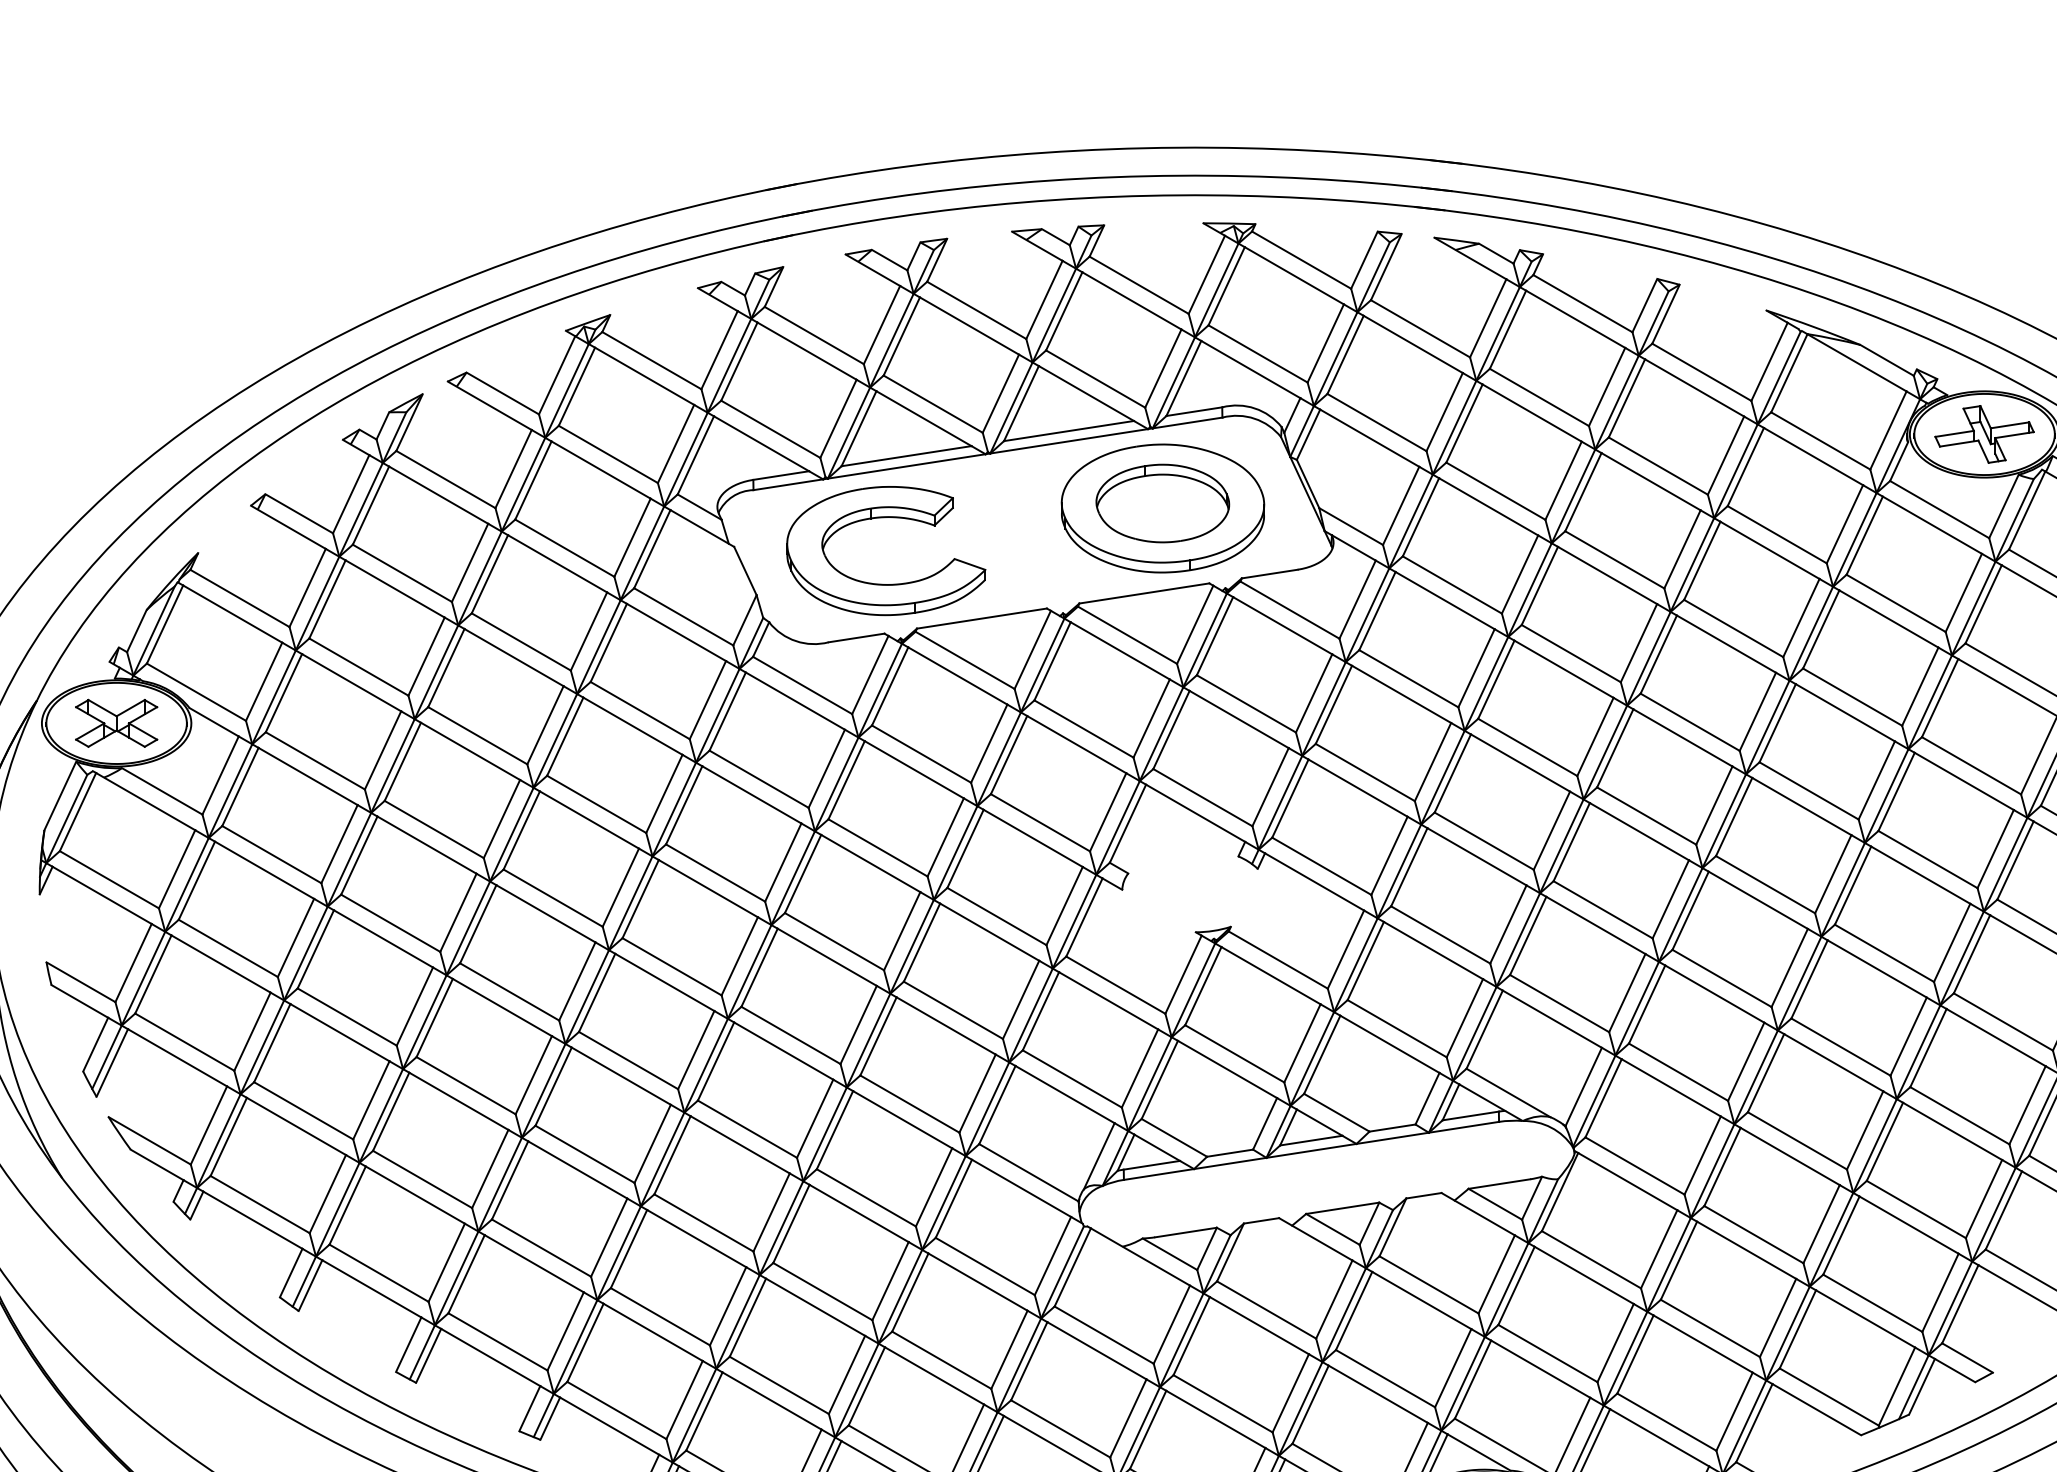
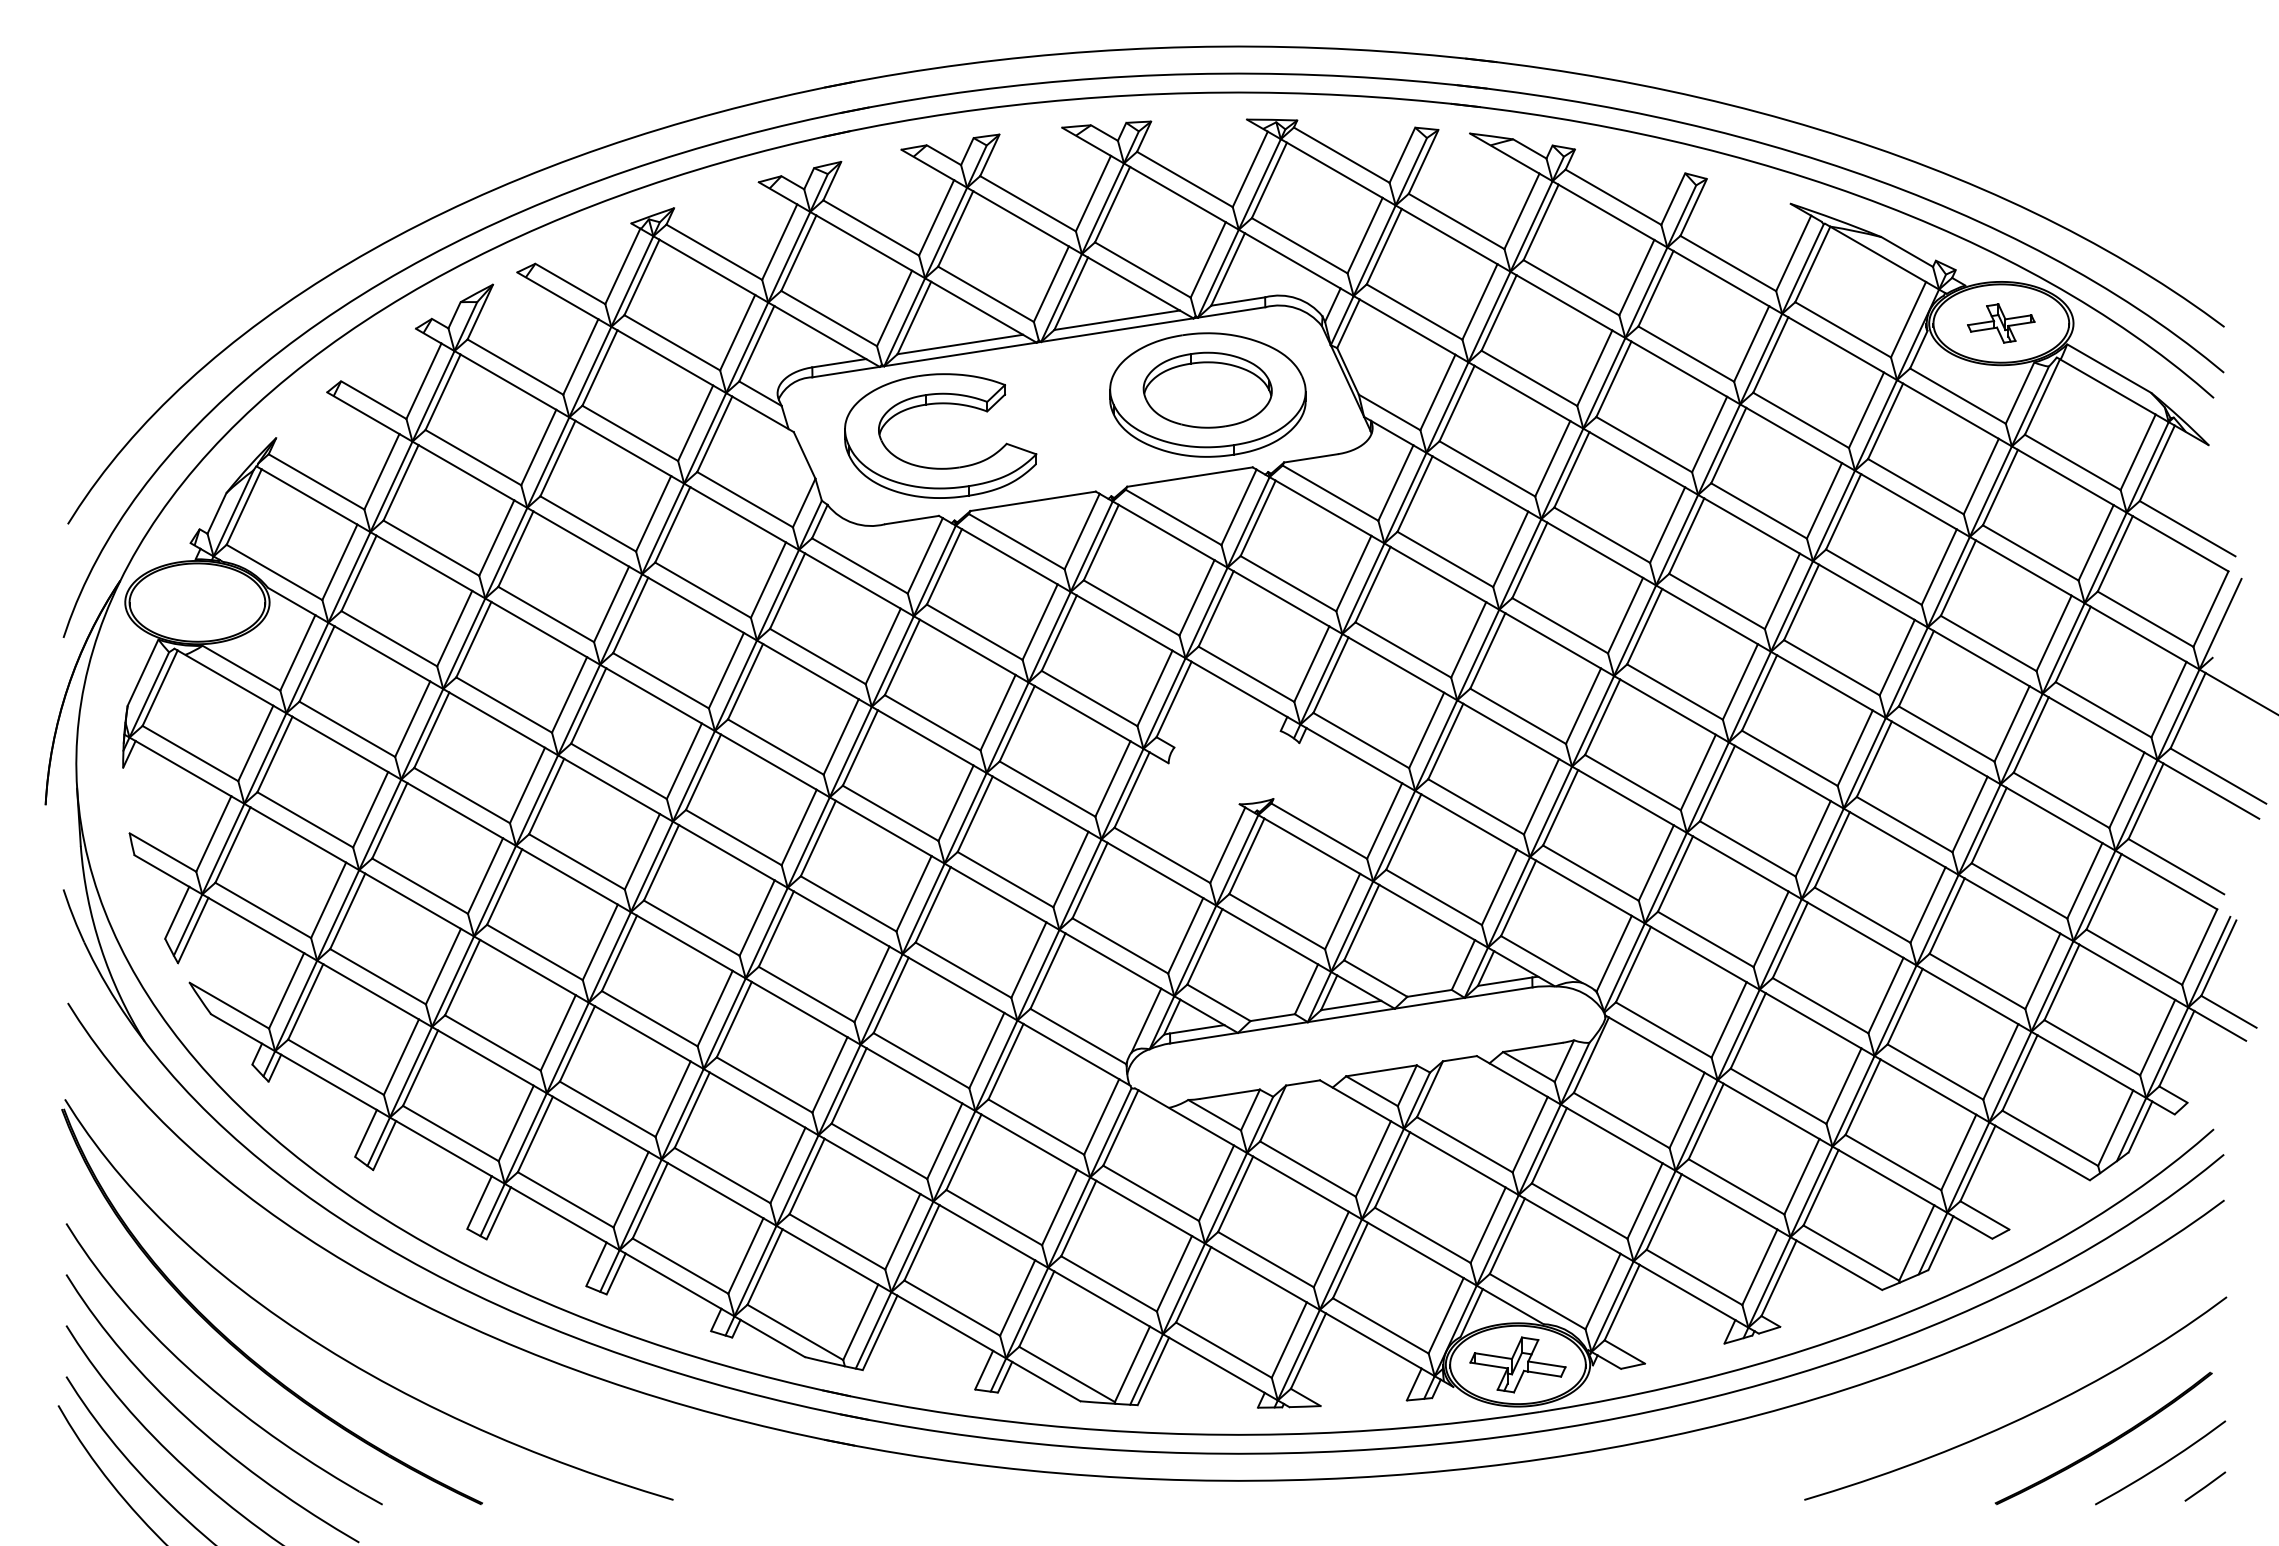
part: (1983, 434) -> (2000, 323), size x0.7
part: (116, 723) -> (197, 602), removed

